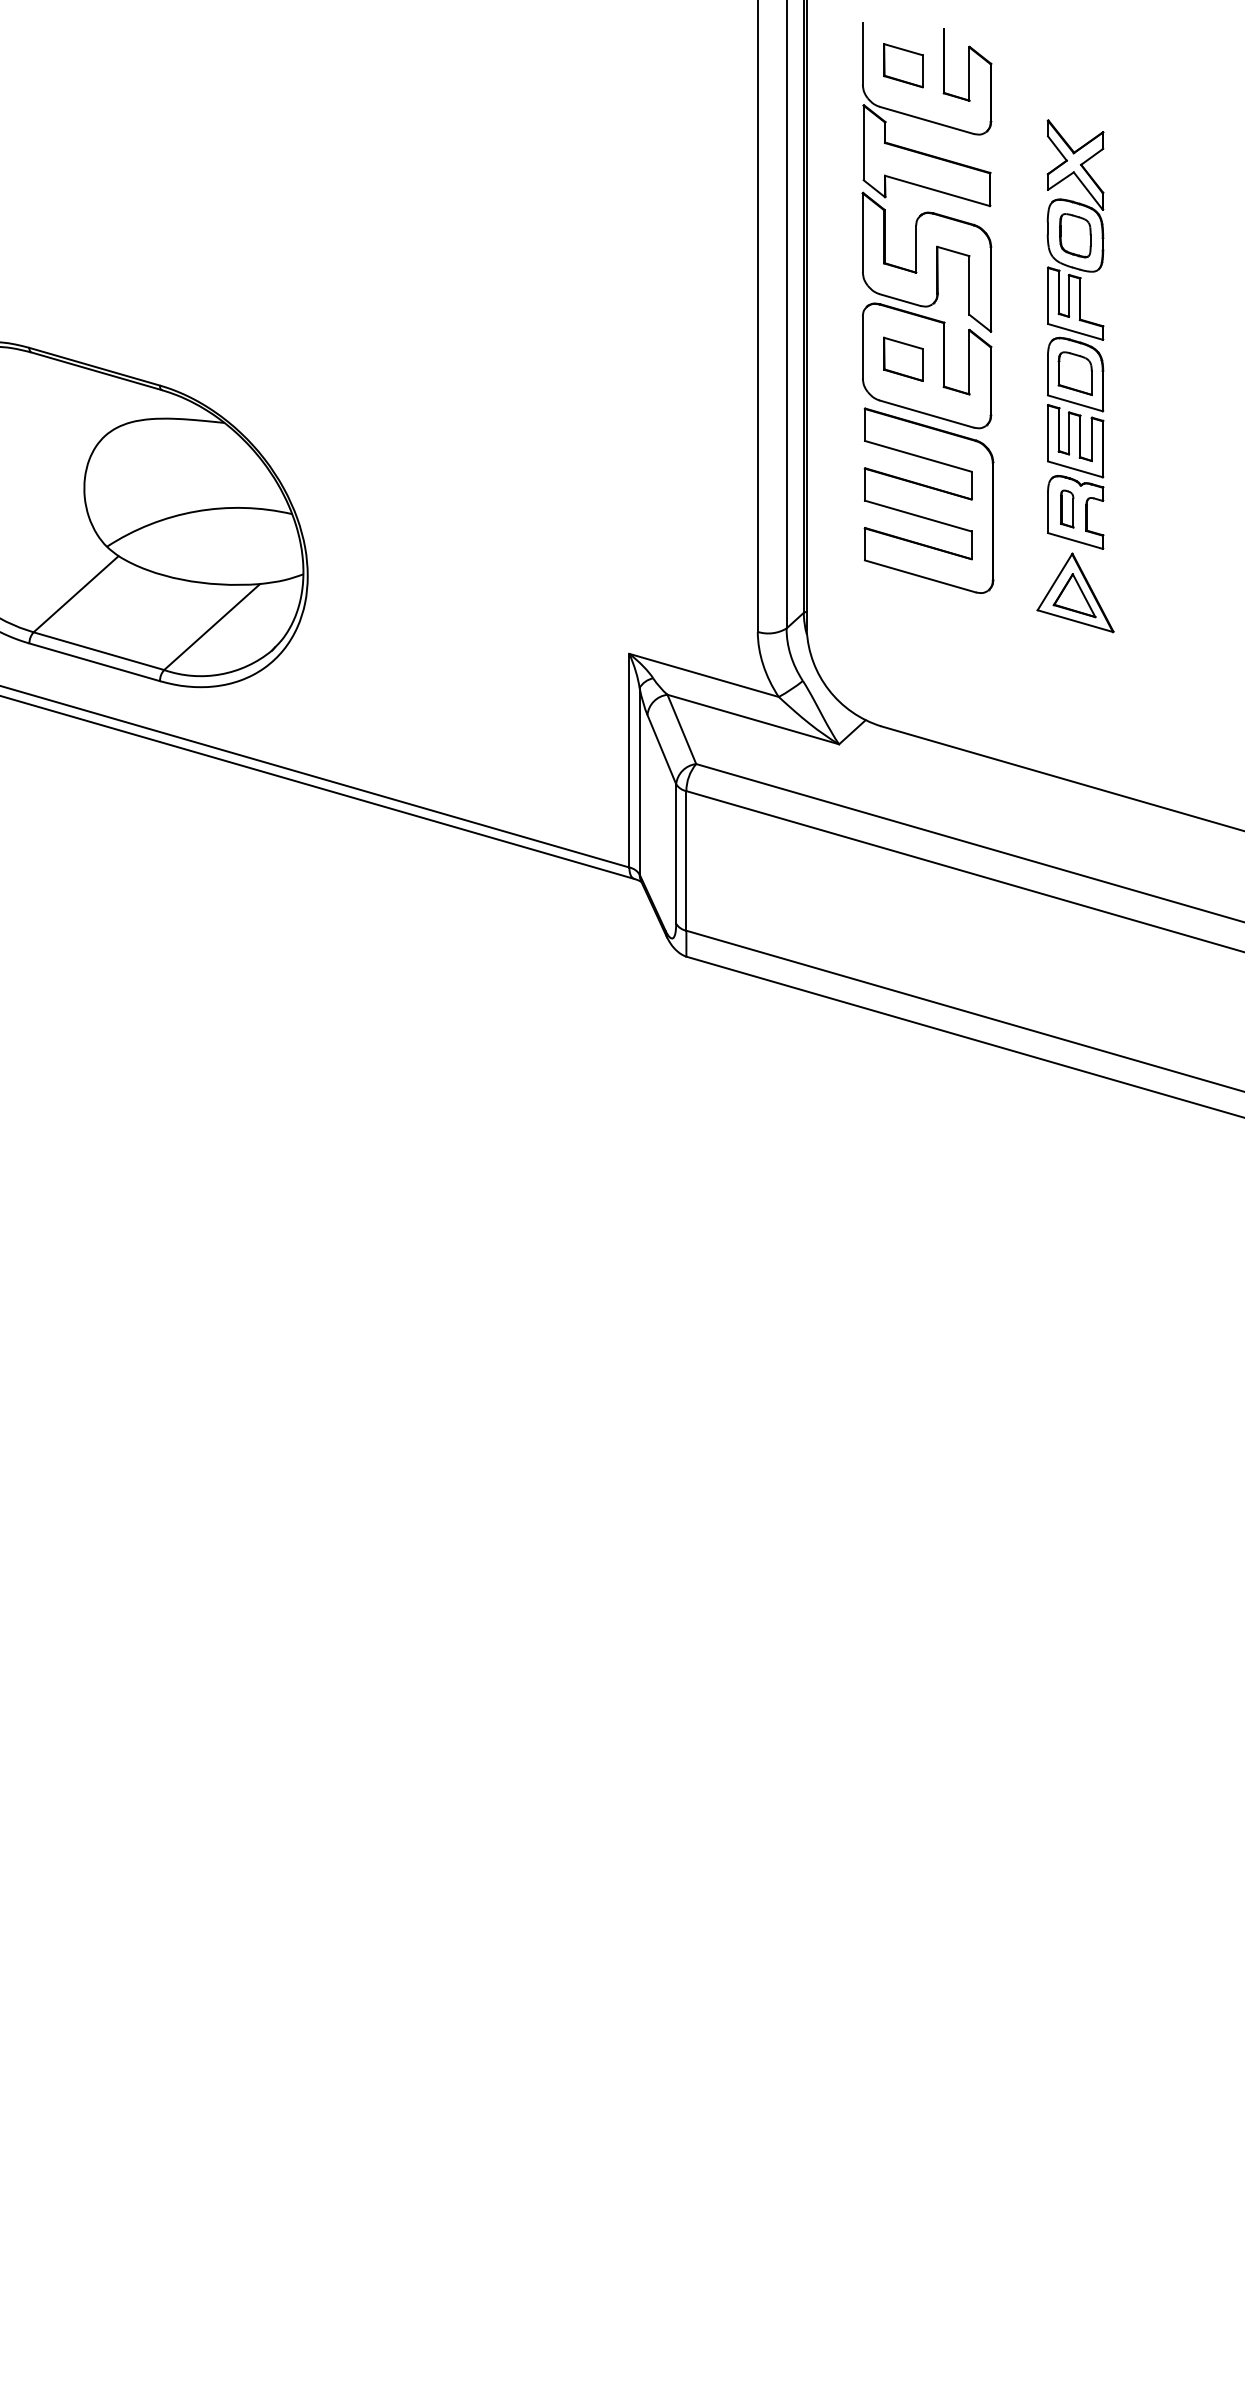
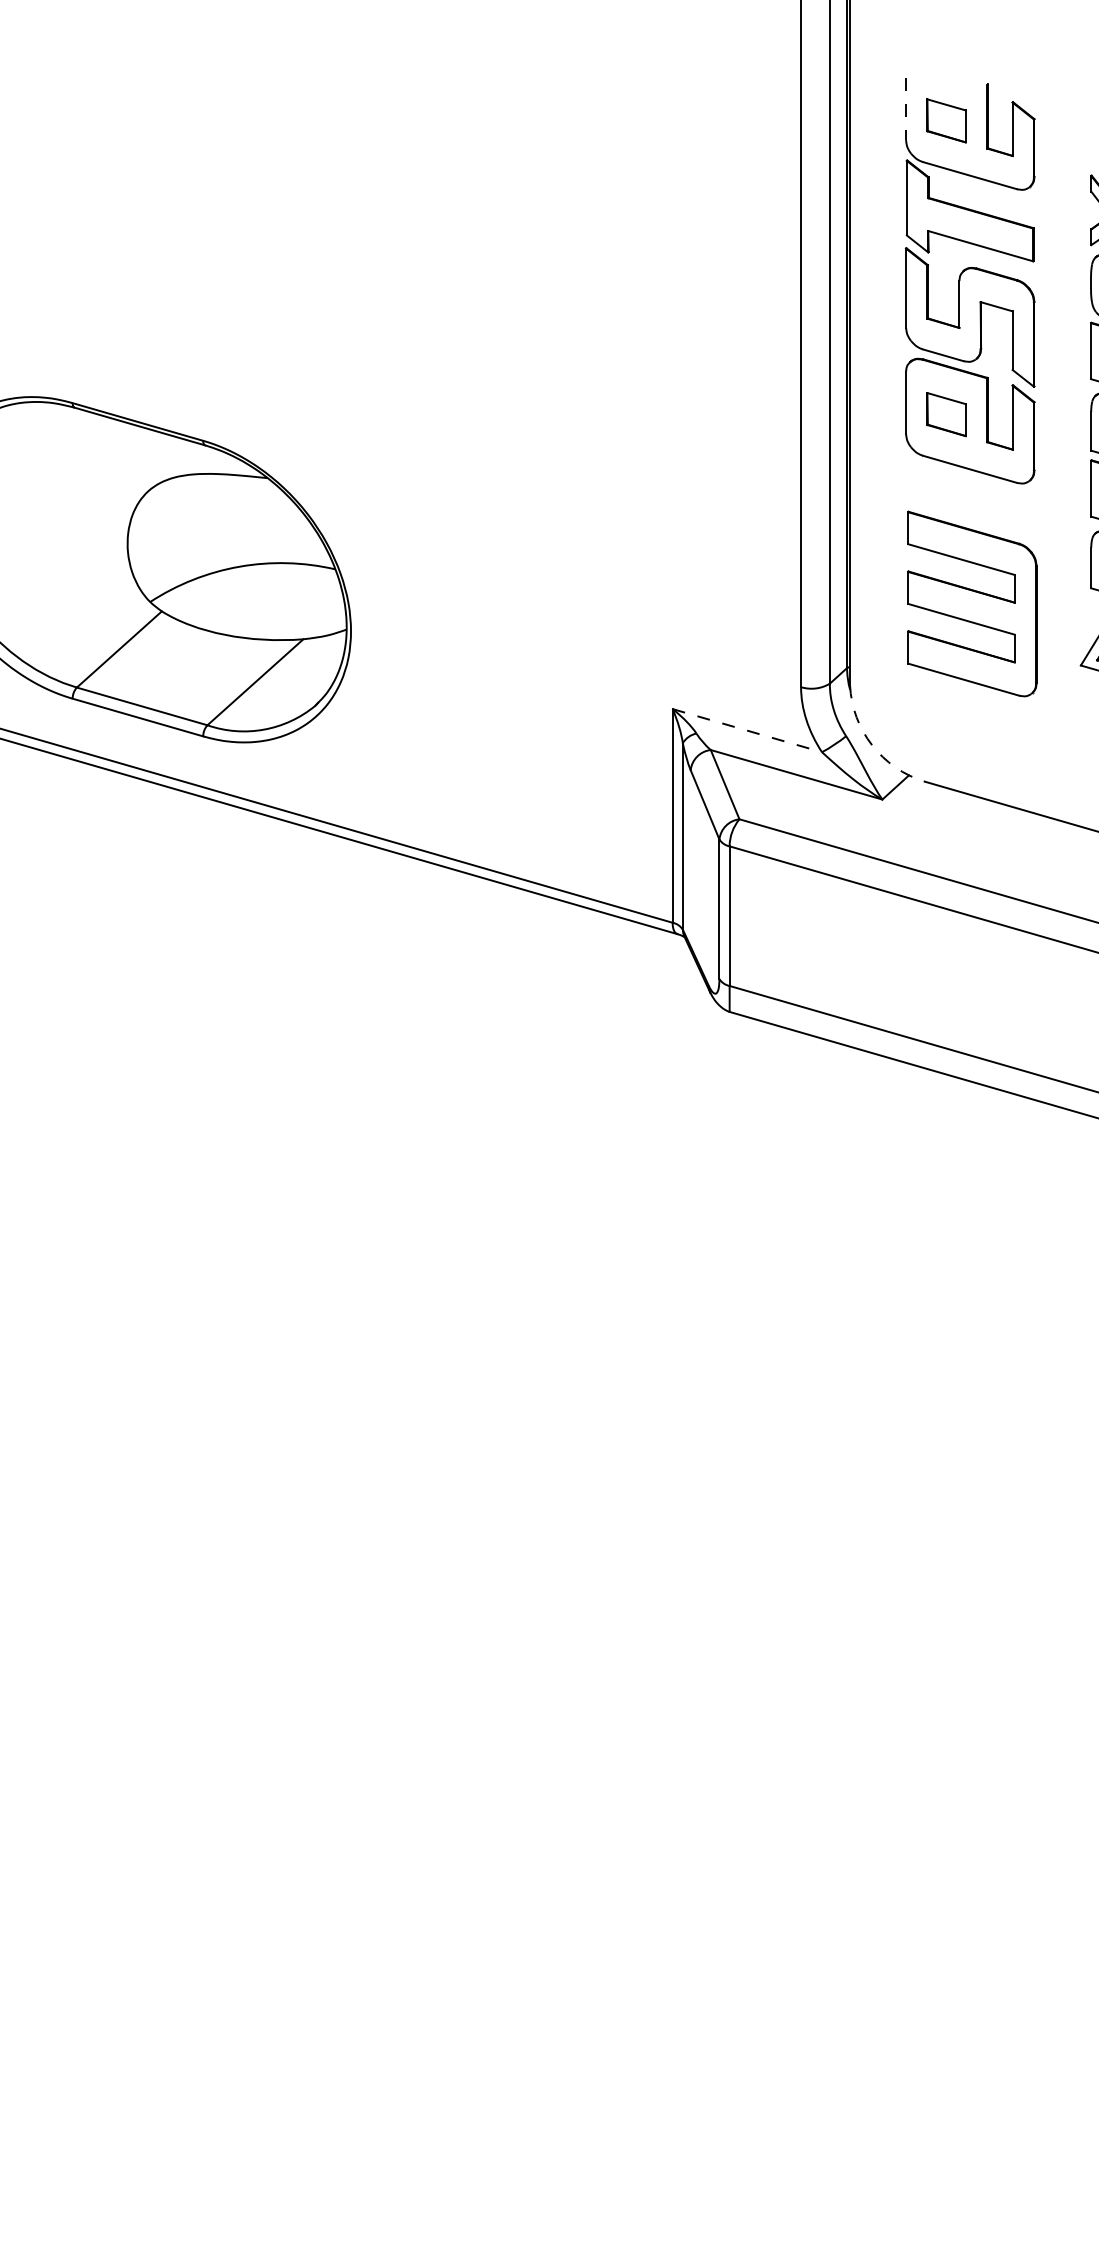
line: (862, 53) -> (905, 108), solid -> dashed
part: (928, 500) -> (971, 603), moved
line: (704, 675) -> (747, 730), solid -> dashed
arc: (828, 690) -> (871, 745), solid -> dashed

